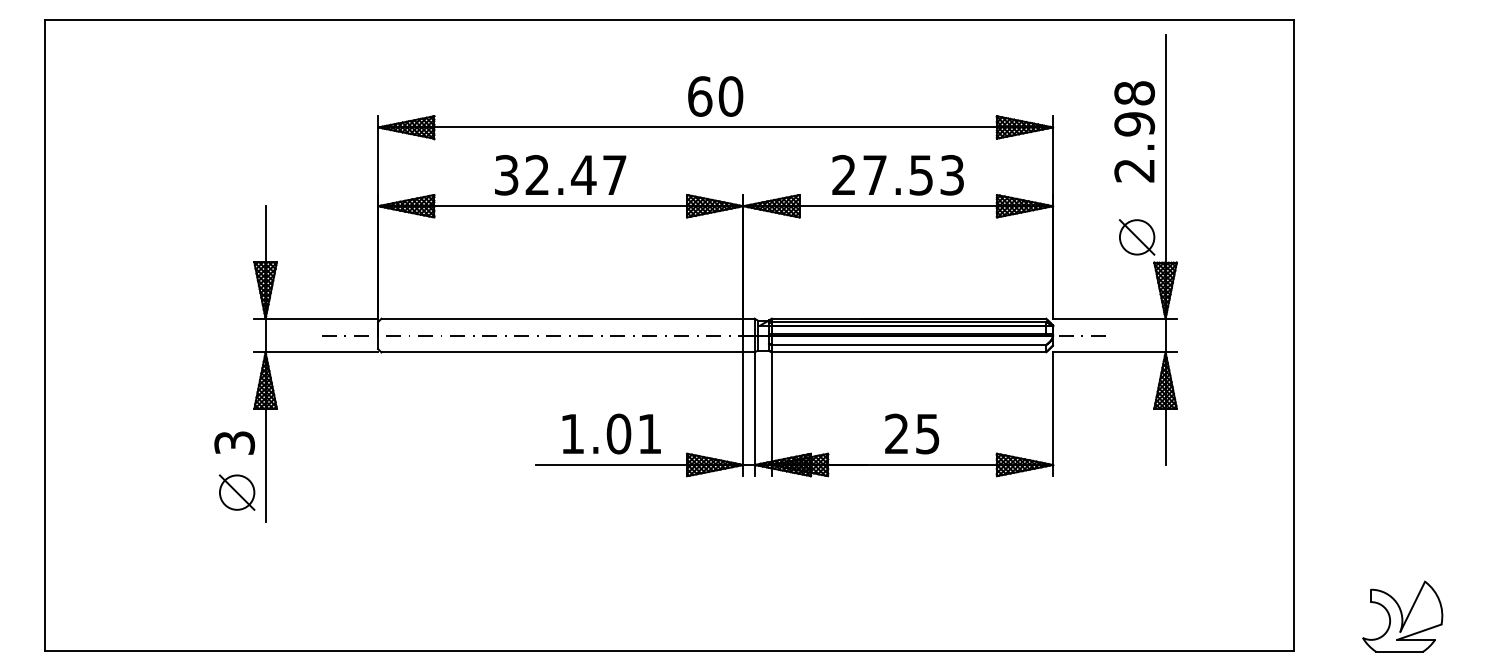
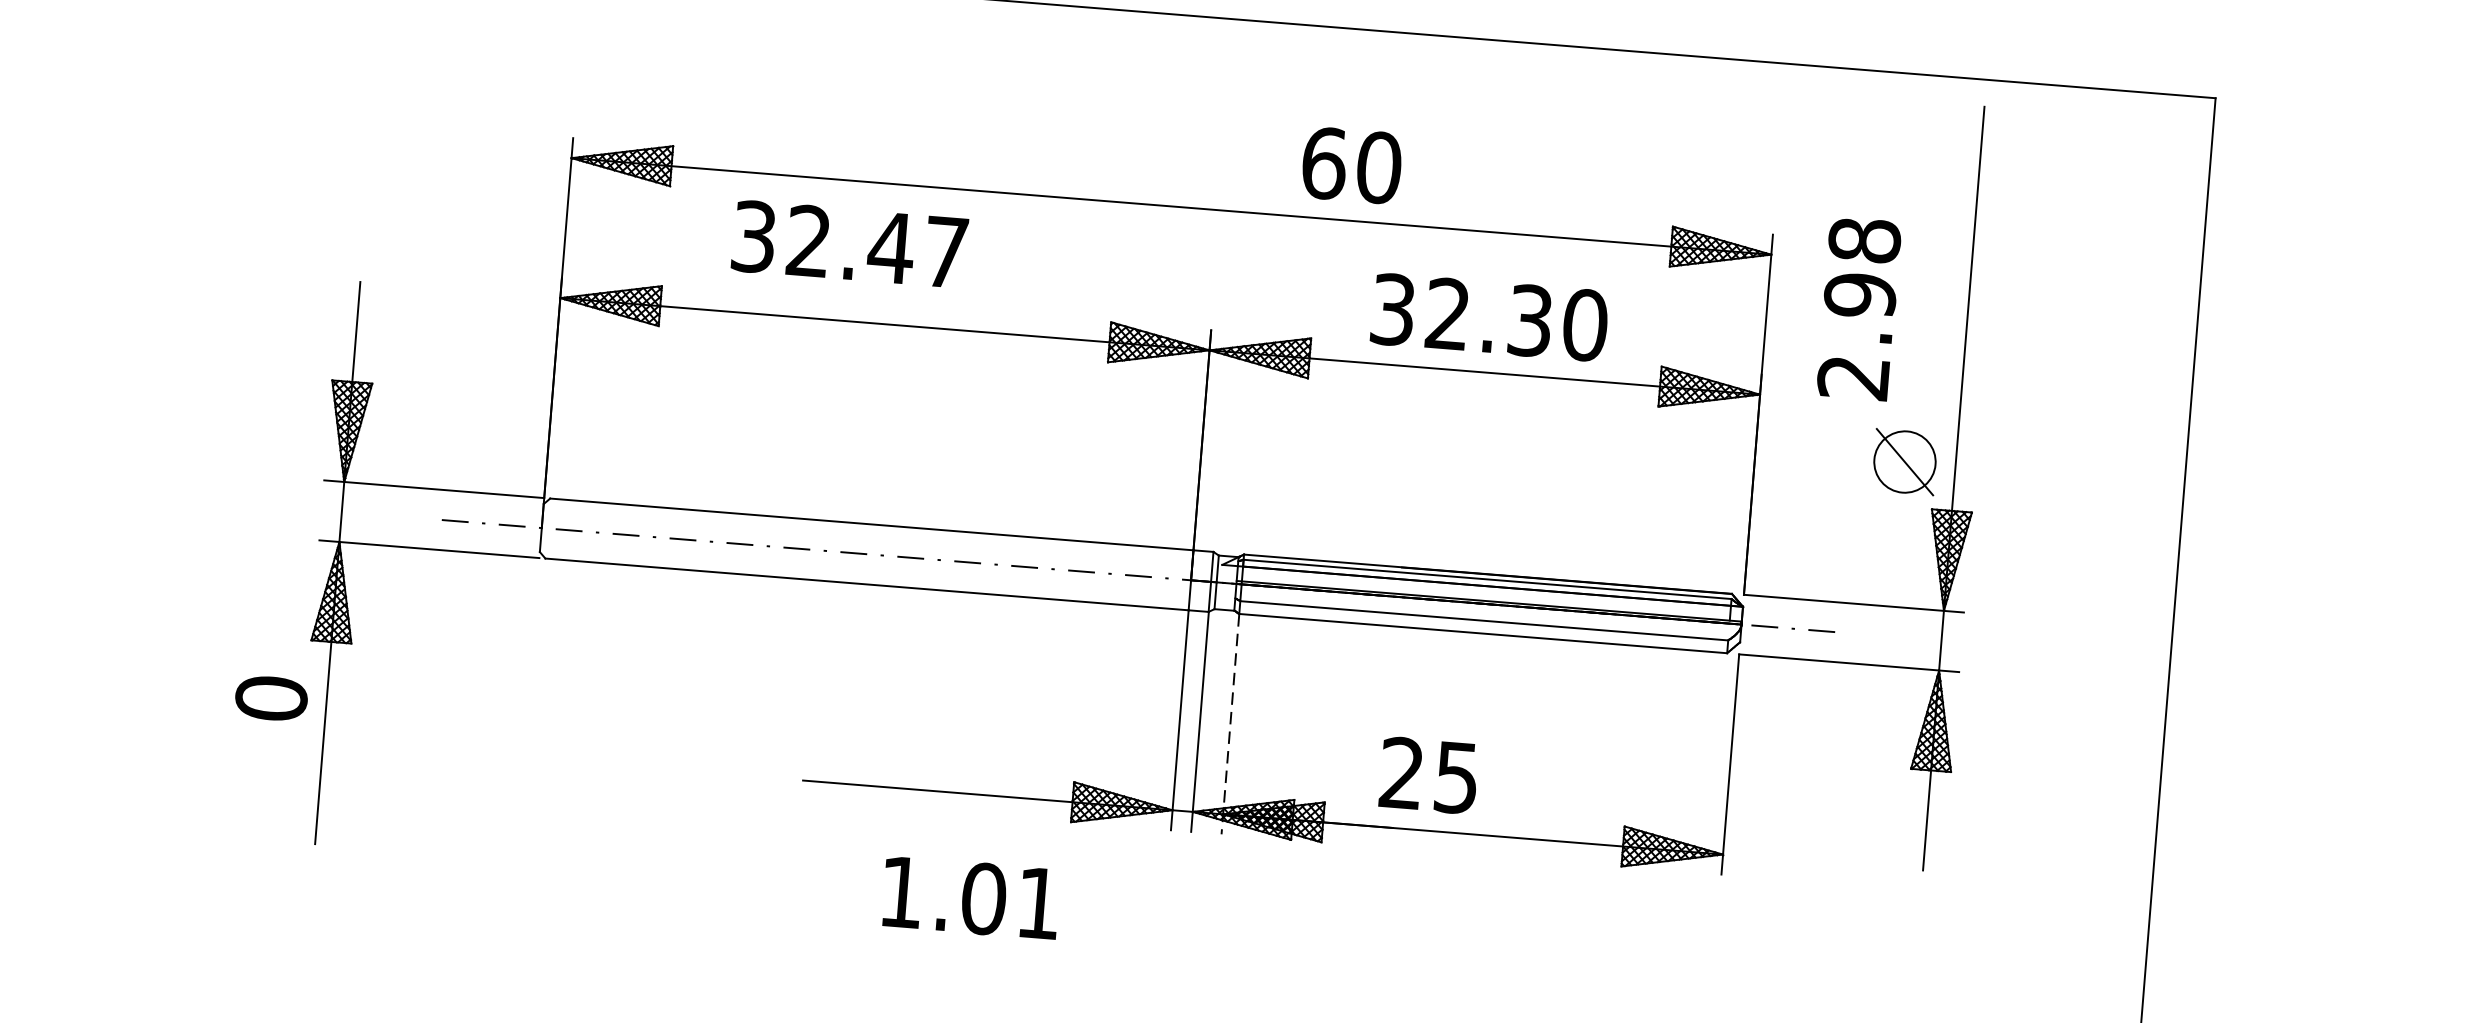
text: (715, 96) -> (1351, 165), moved
text: (1134, 131) -> (1858, 308), moved
text: (560, 175) -> (849, 244), moved
text: (898, 175) -> (1489, 317), 27.53 -> 32.30
line: (771, 414) -> (1229, 724), solid -> dashed
text: (611, 433) -> (970, 896), moved
text: (912, 433) -> (1429, 774), moved
text: (234, 442) -> (271, 697), 3 -> 0
part: (236, 492) -> (267, 786), removed

